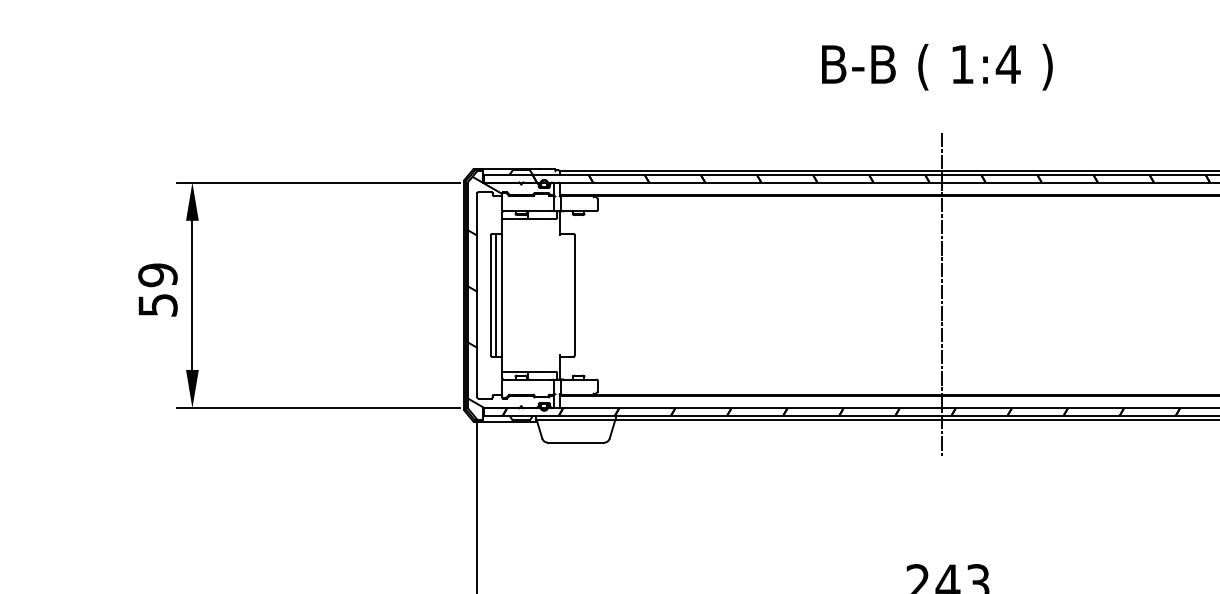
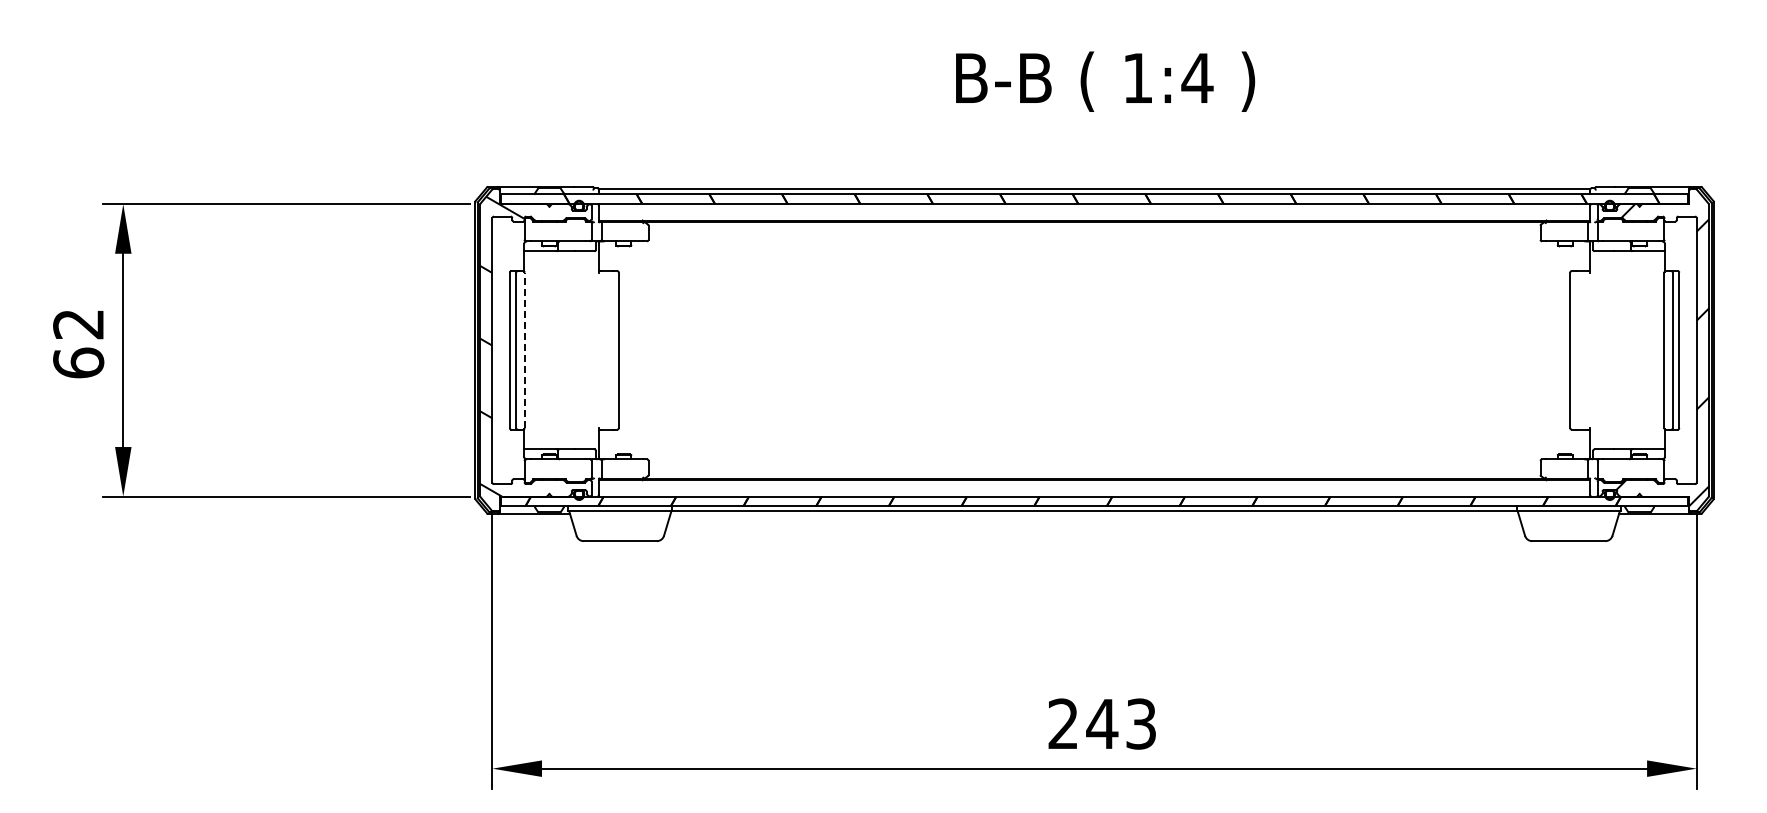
text: (937, 67) -> (1105, 81), moved
text: (157, 290) -> (78, 343), 59 -> 62
line: (941, 294) -> (1094, 349), removed
line: (502, 295) -> (524, 350), solid -> dashed

